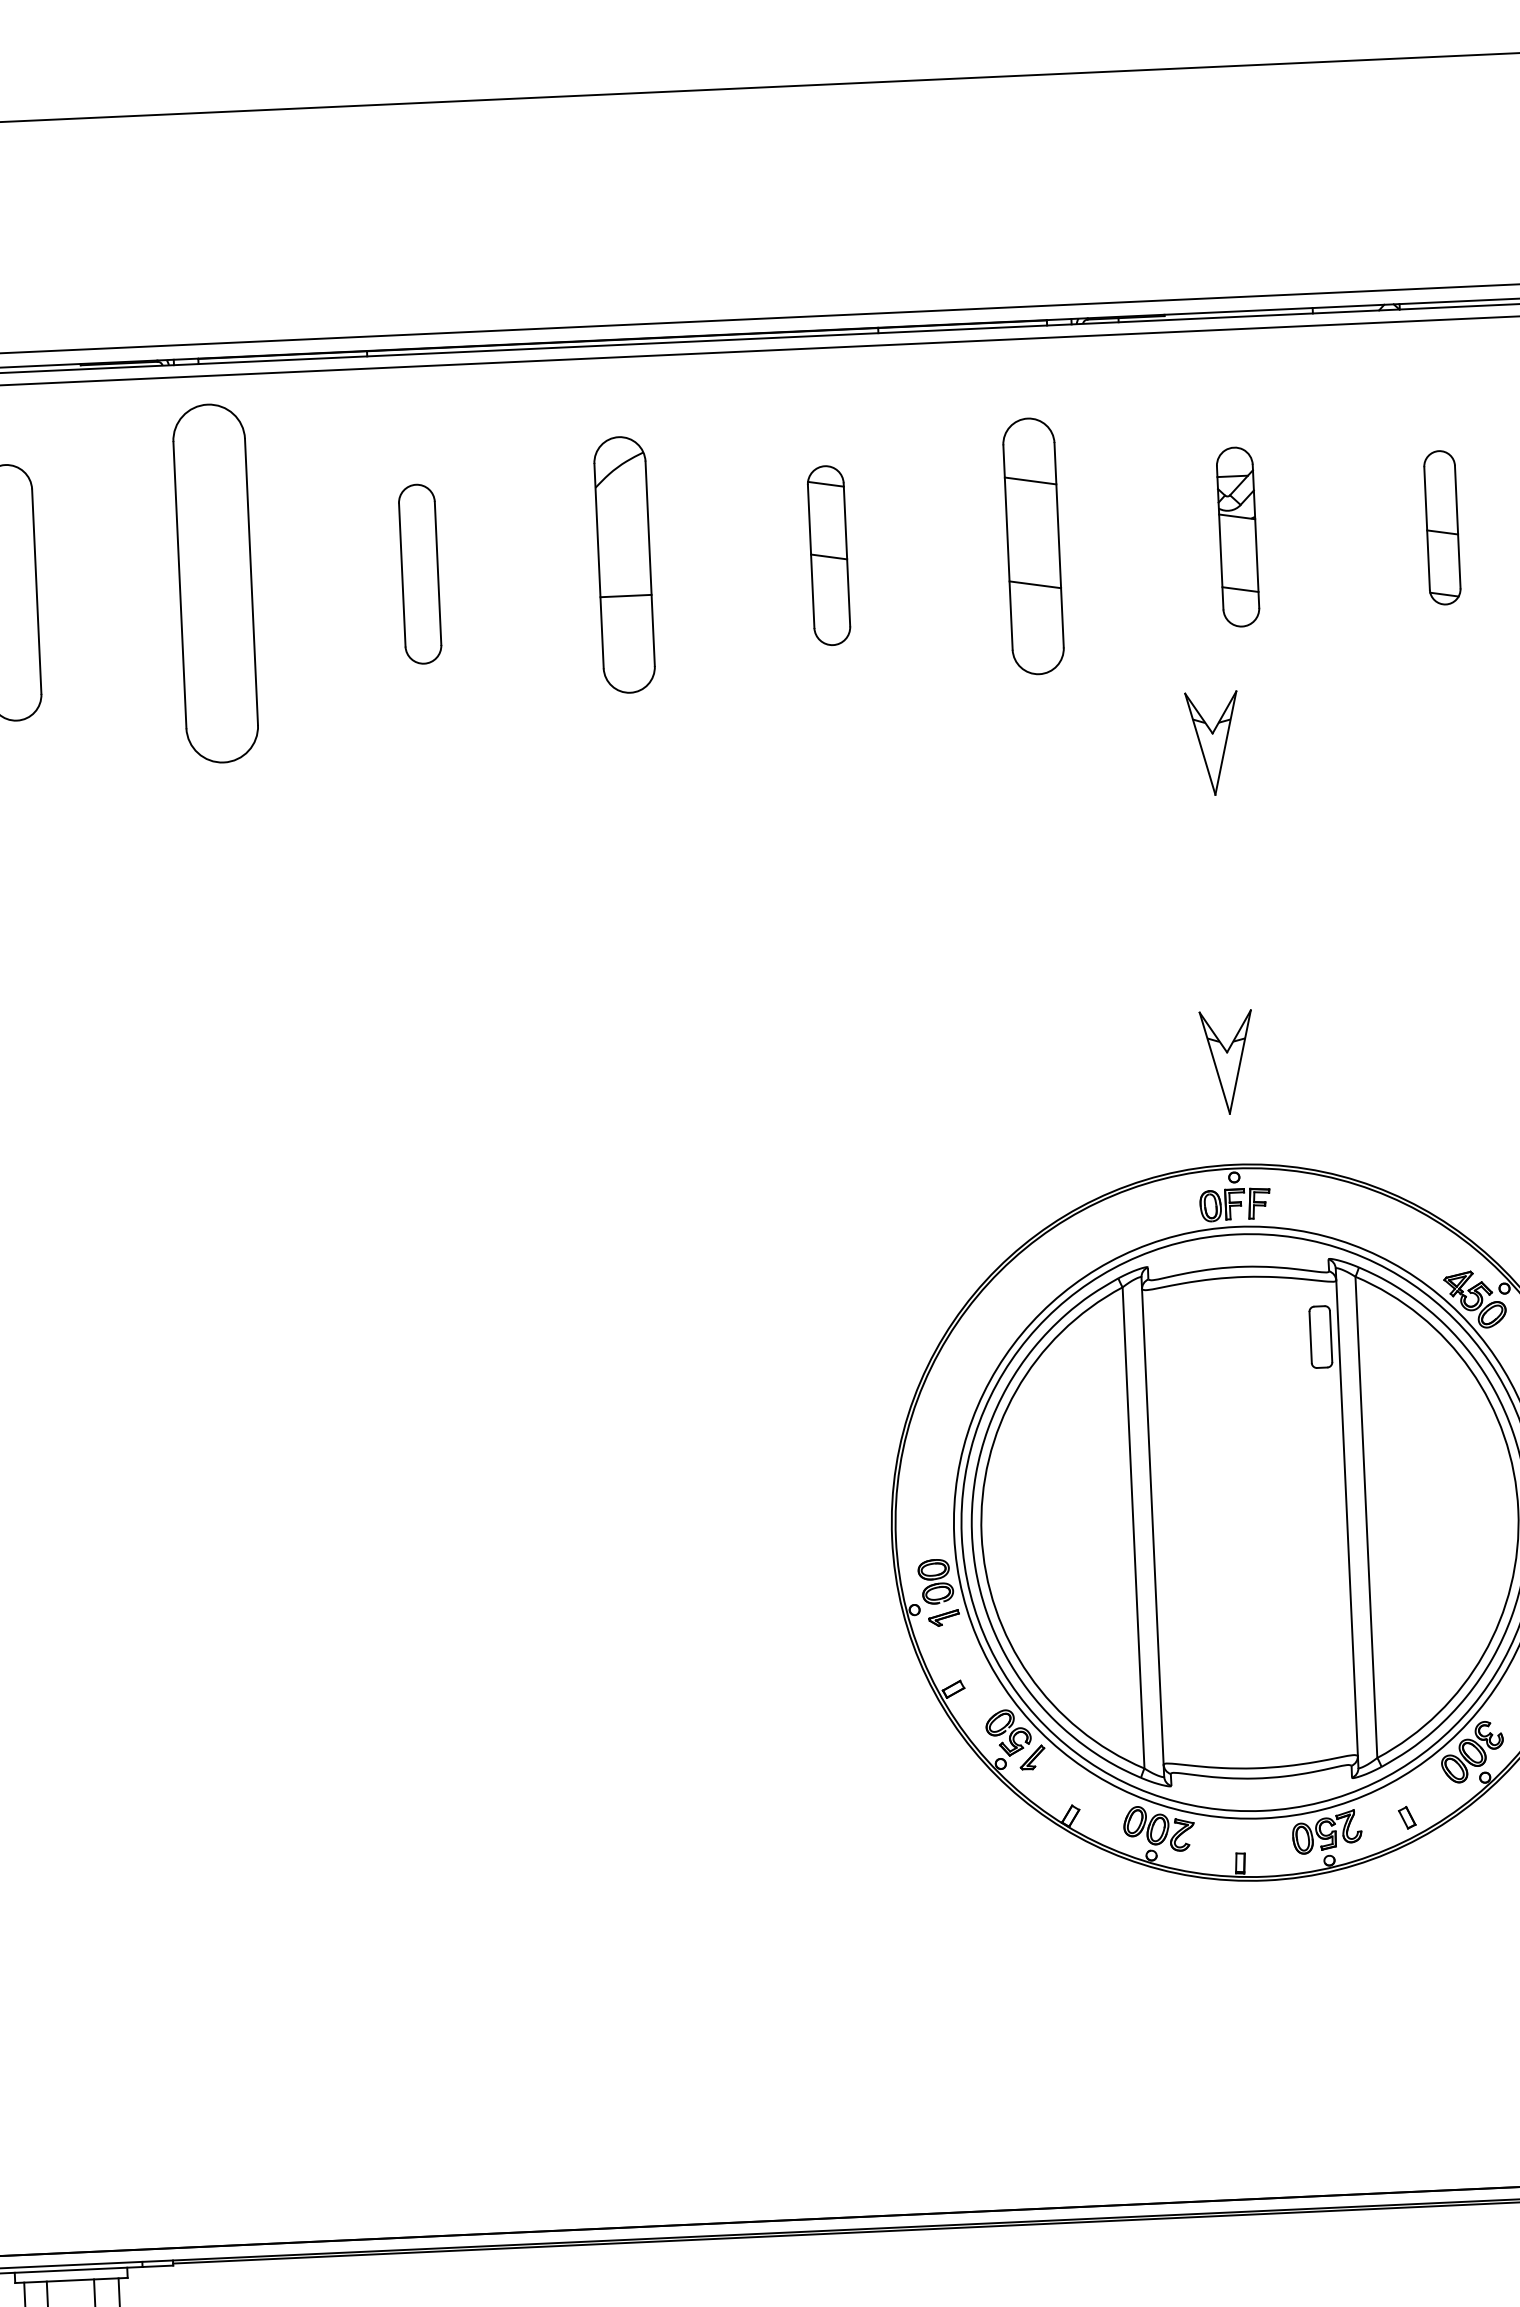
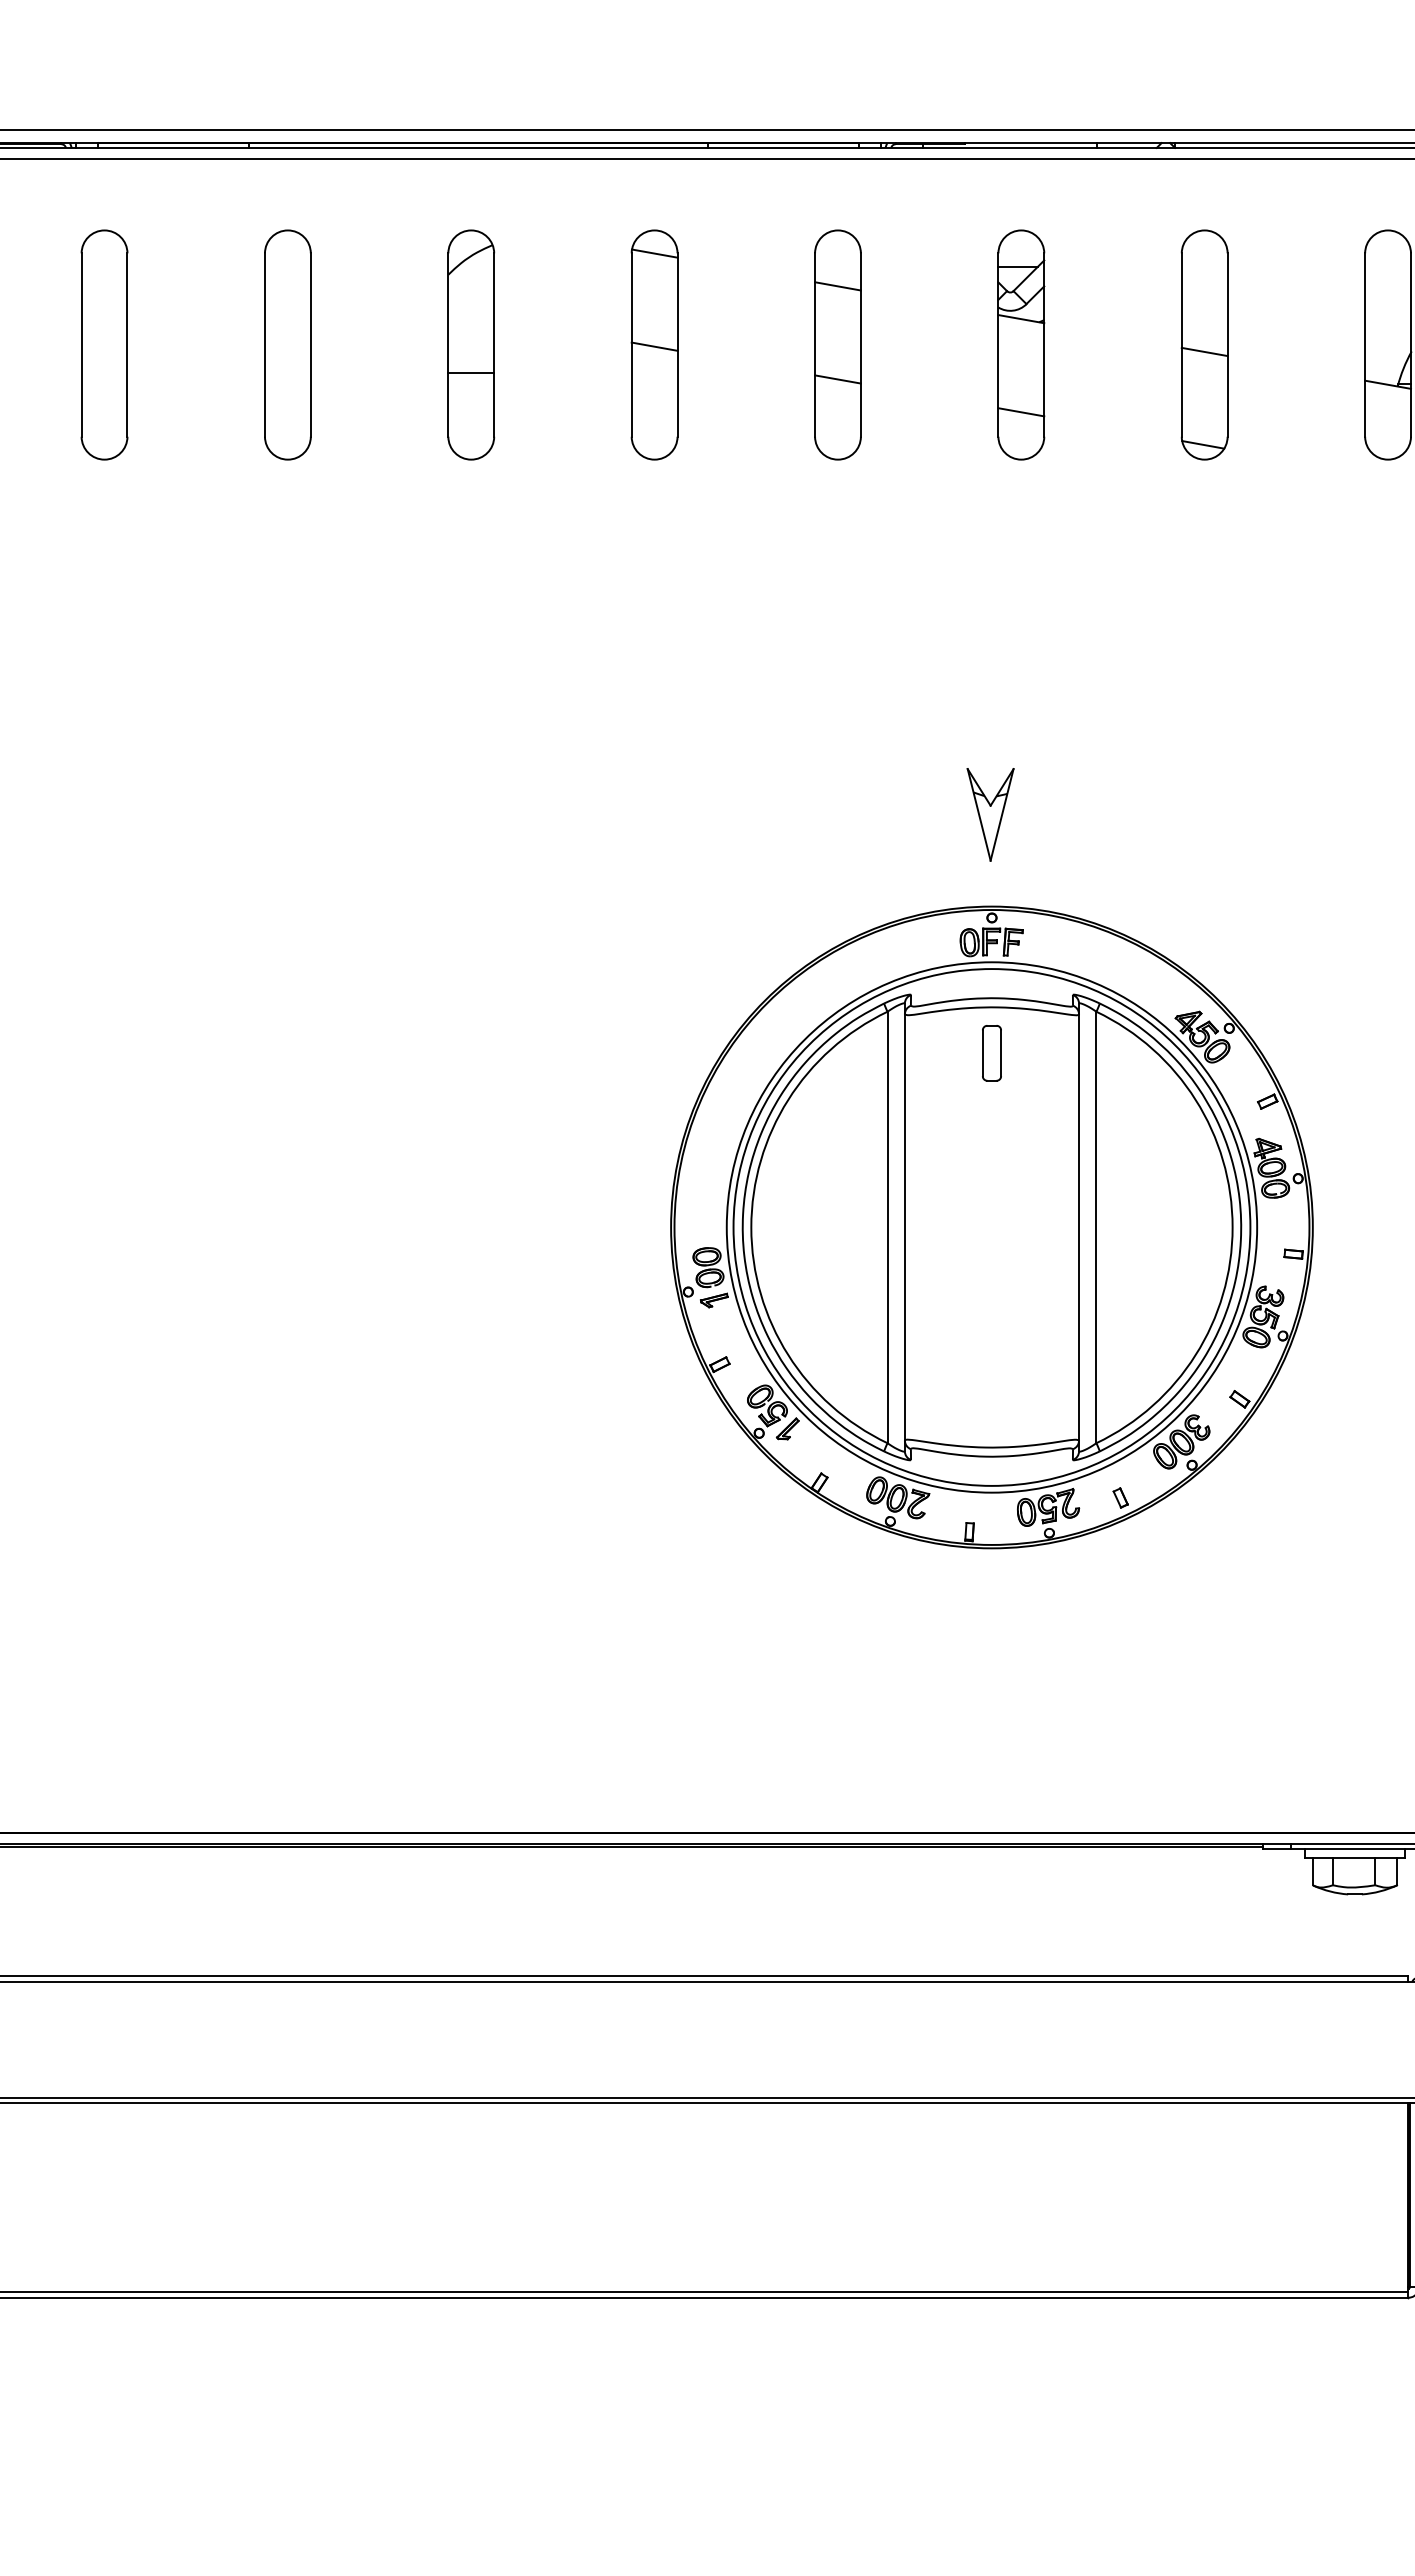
part: (1442, 527) -> (1204, 344), size x1.67
part: (1238, 536) -> (1021, 344), size x1.43
part: (828, 555) -> (654, 344), size x1.43
part: (419, 573) -> (287, 344), size x1.43
part: (215, 582) -> (104, 344), size x0.71
part: (1212, 743) -> (990, 528), removed
part: (1320, 1337) -> (991, 1053), moved

